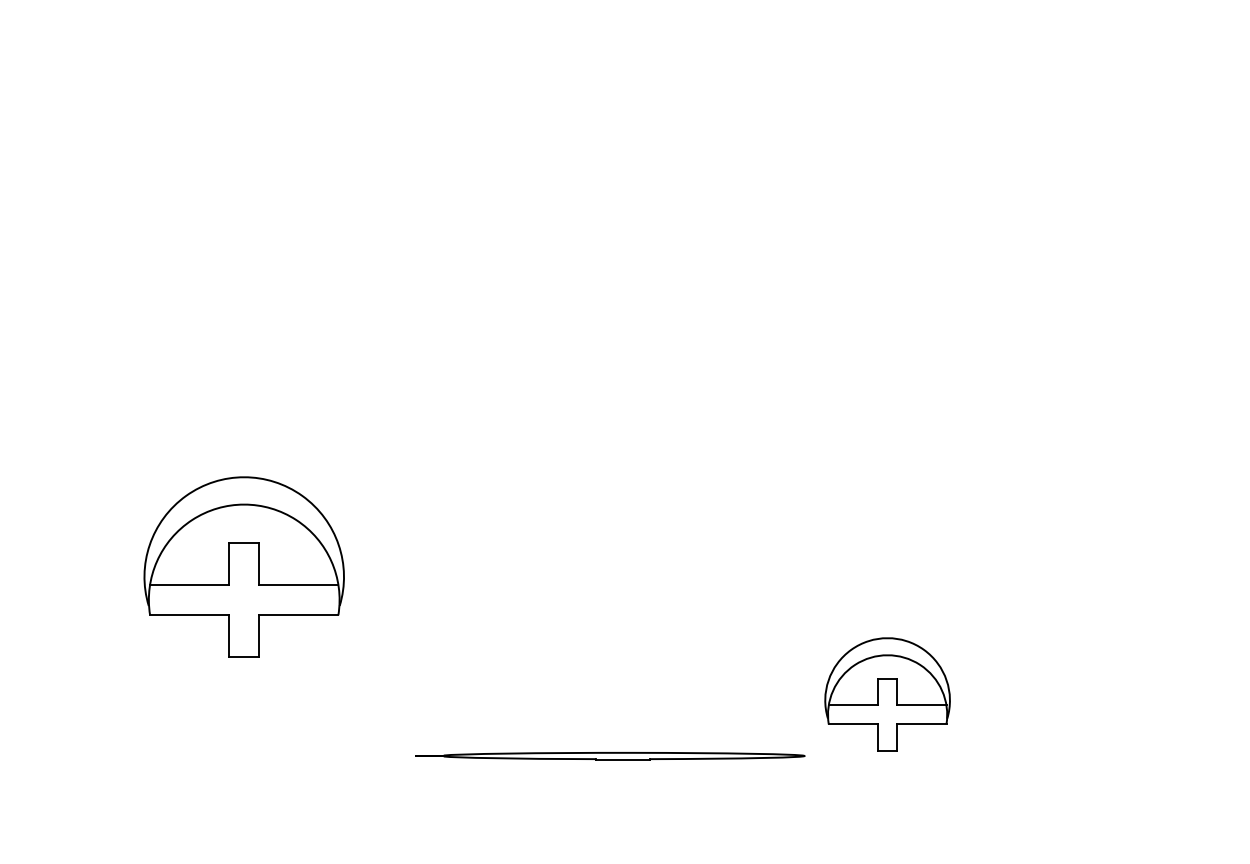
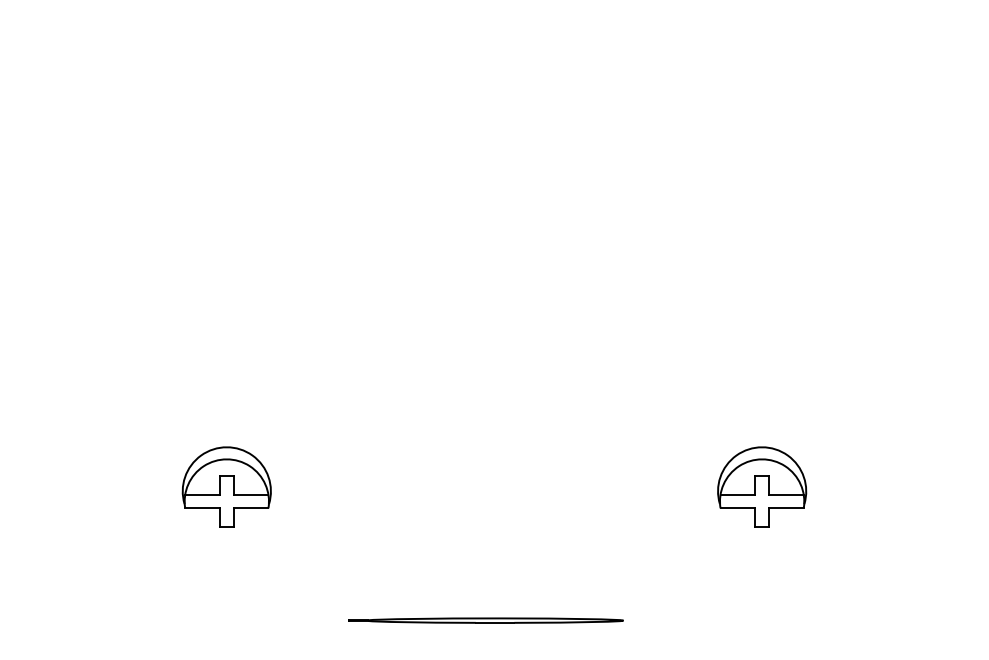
part: (243, 566) -> (226, 486), size x0.62
part: (888, 693) -> (762, 486), moved

